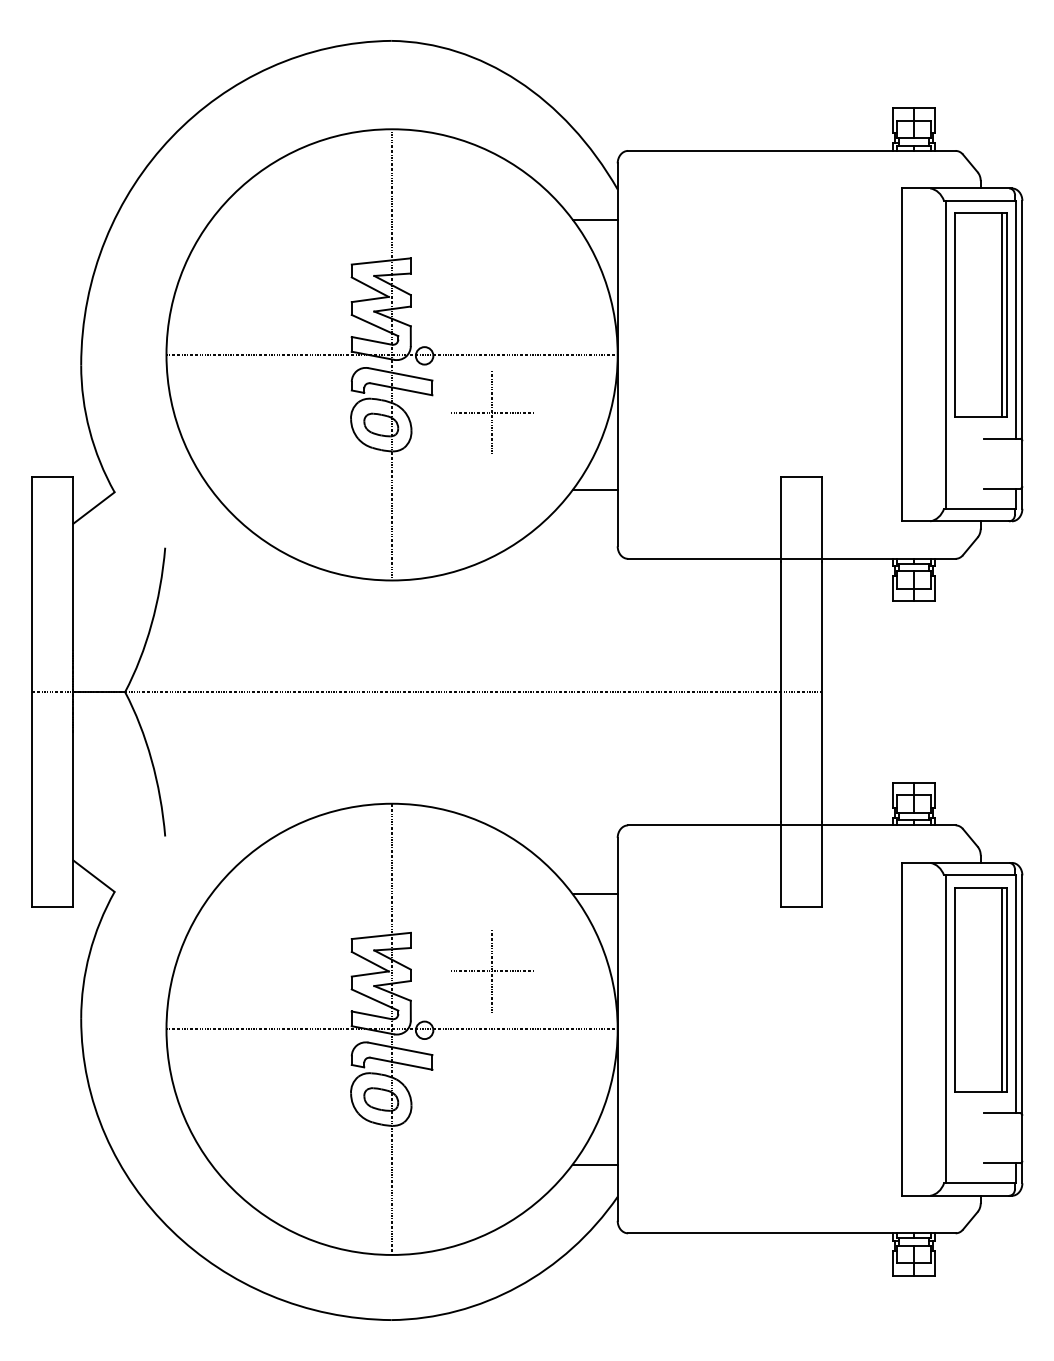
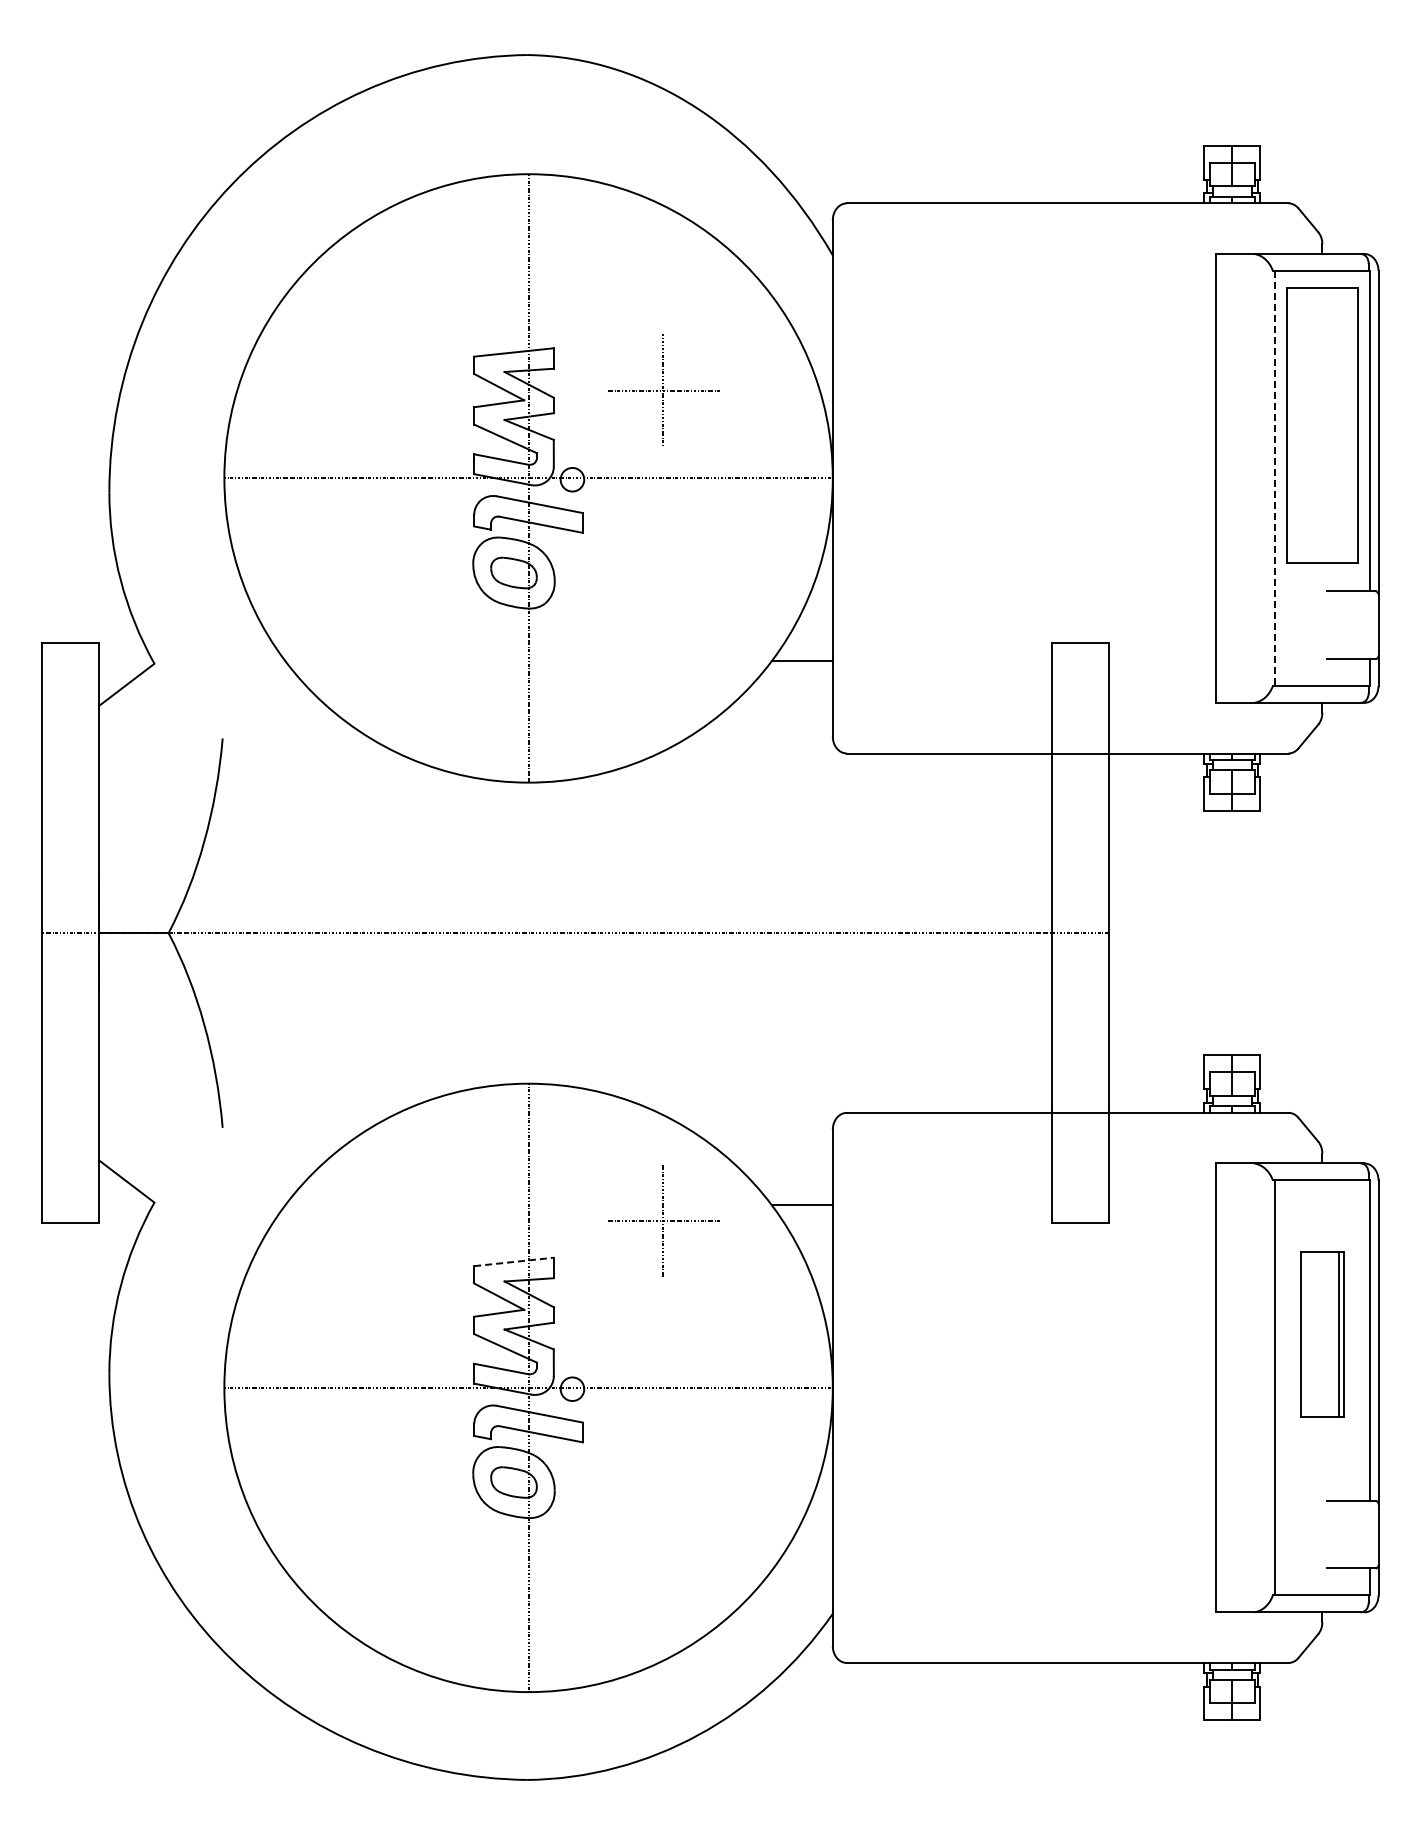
line: (594, 219) -> (801, 295), removed
line: (1001, 314) -> (1350, 424), removed
line: (946, 354) -> (1275, 478), solid -> dashed
part: (492, 412) -> (663, 389), moved
line: (381, 935) -> (514, 1261), solid -> dashed
part: (492, 971) -> (663, 1220), moved
part: (980, 989) -> (1322, 1334), size x0.6
line: (594, 1164) -> (801, 1570), removed

